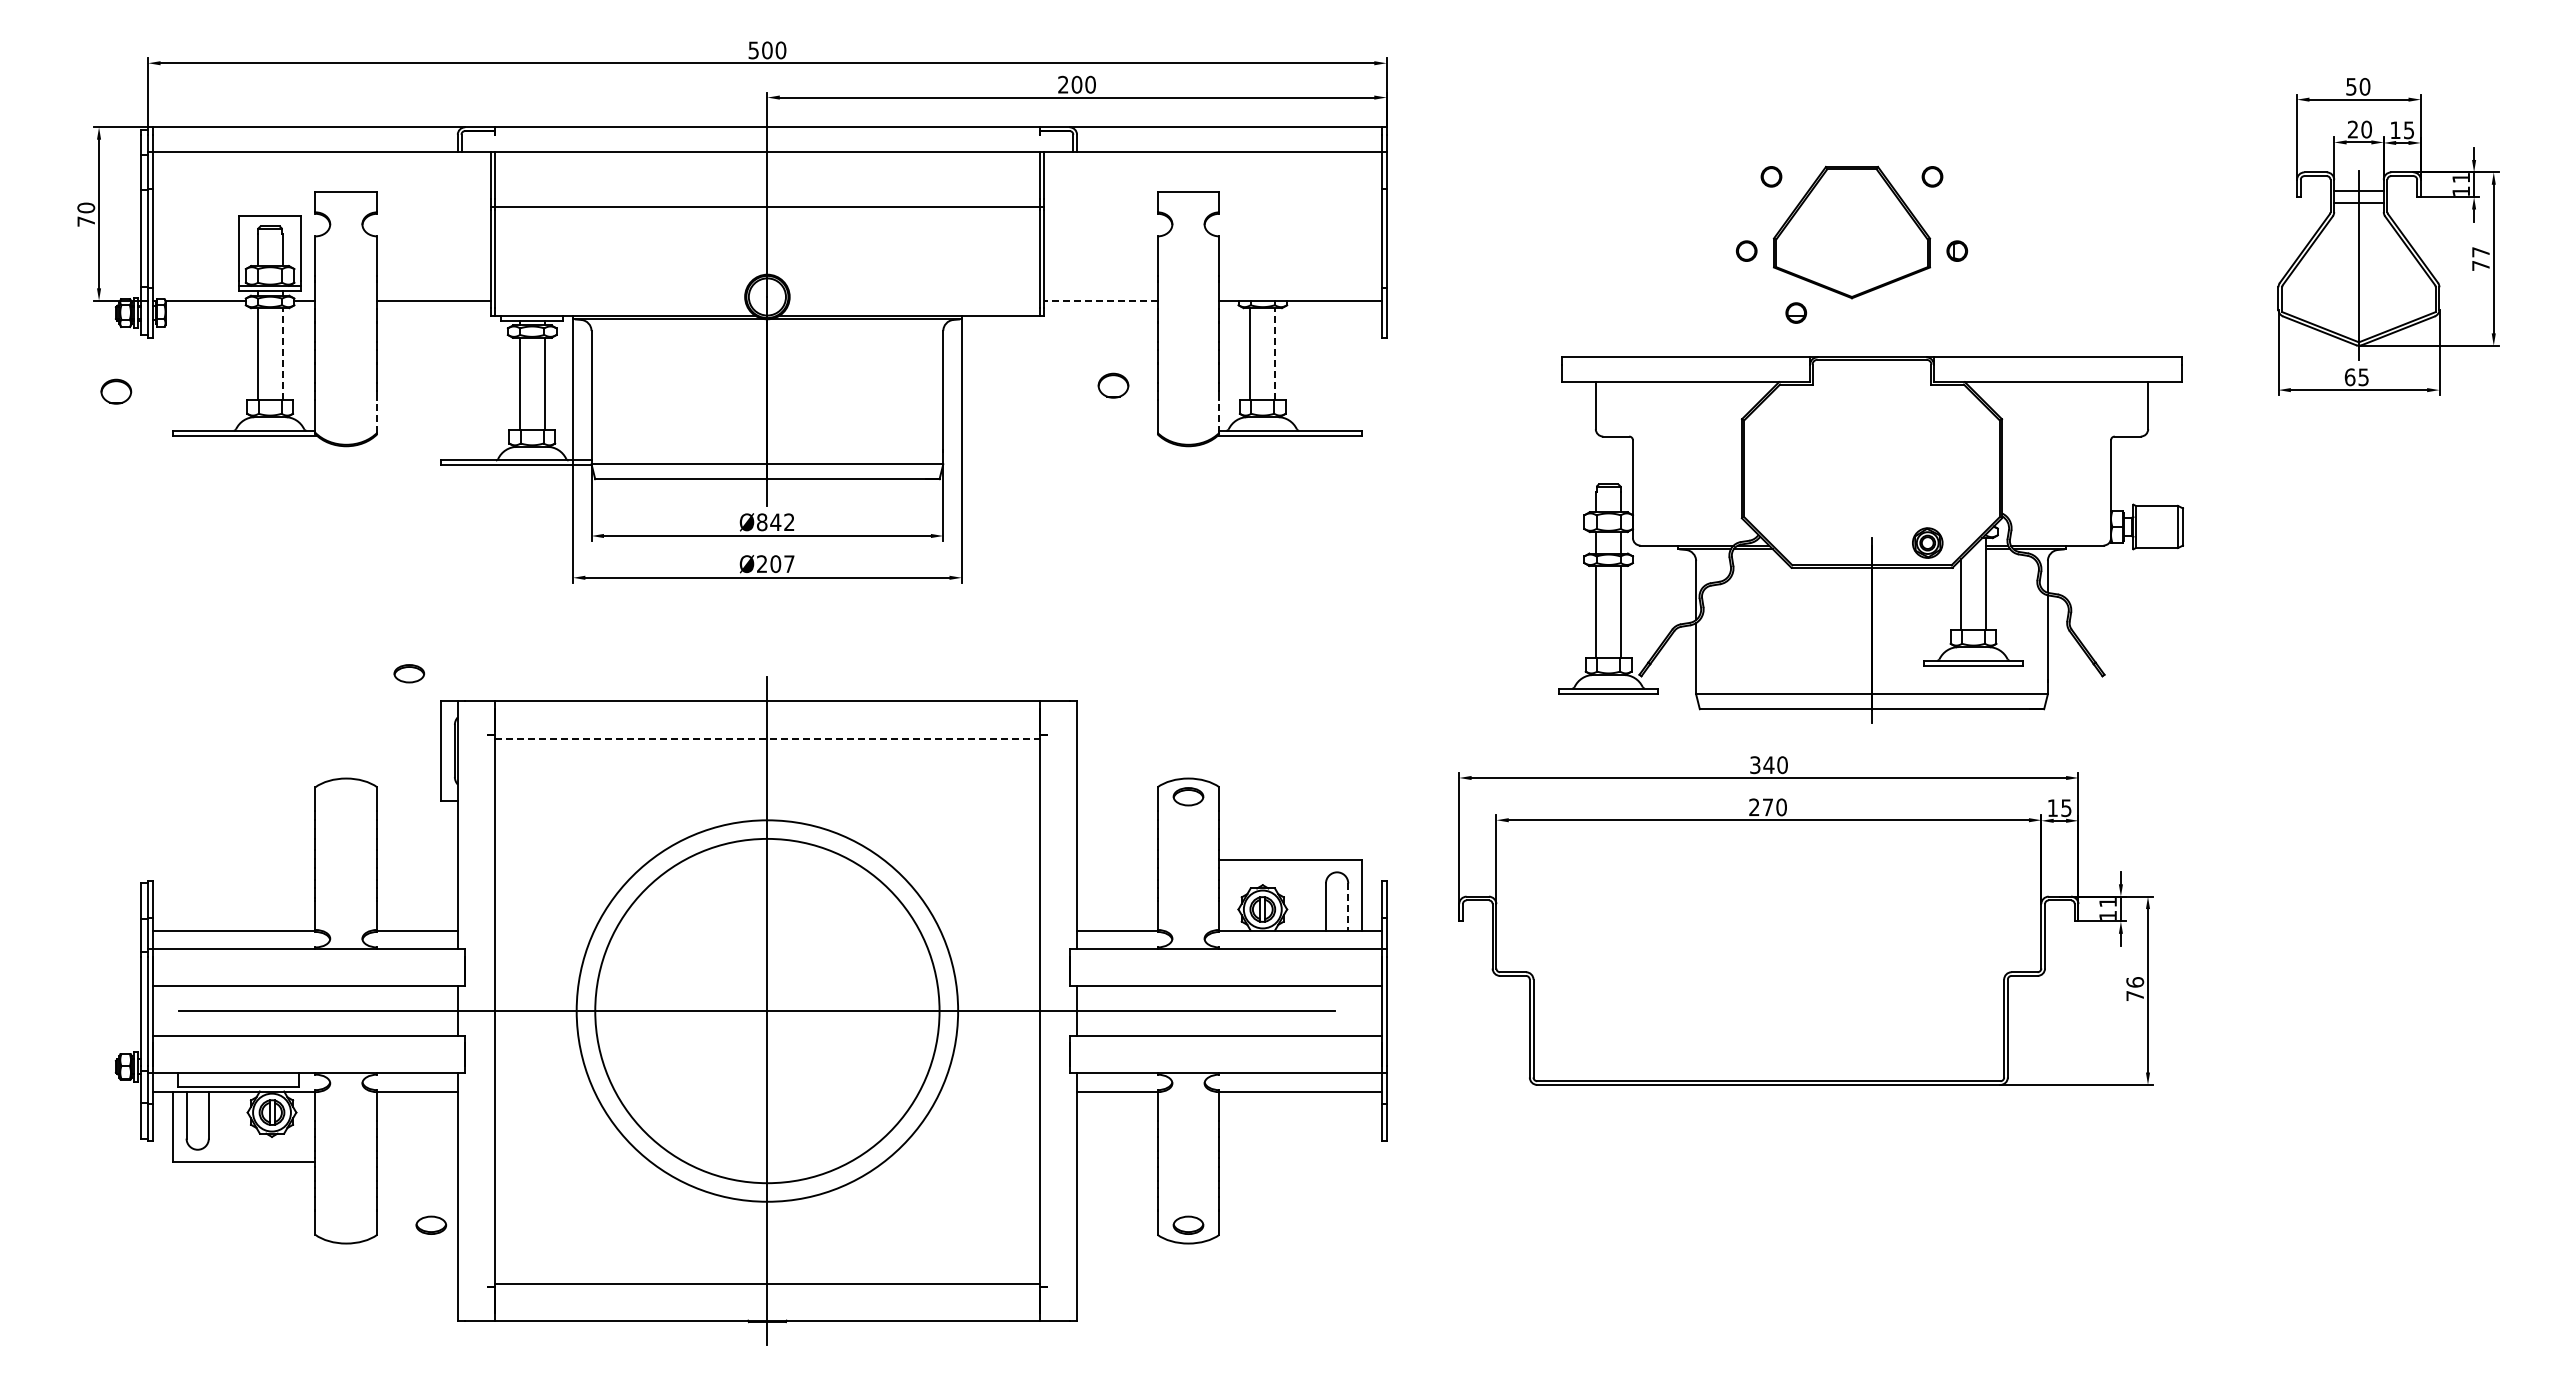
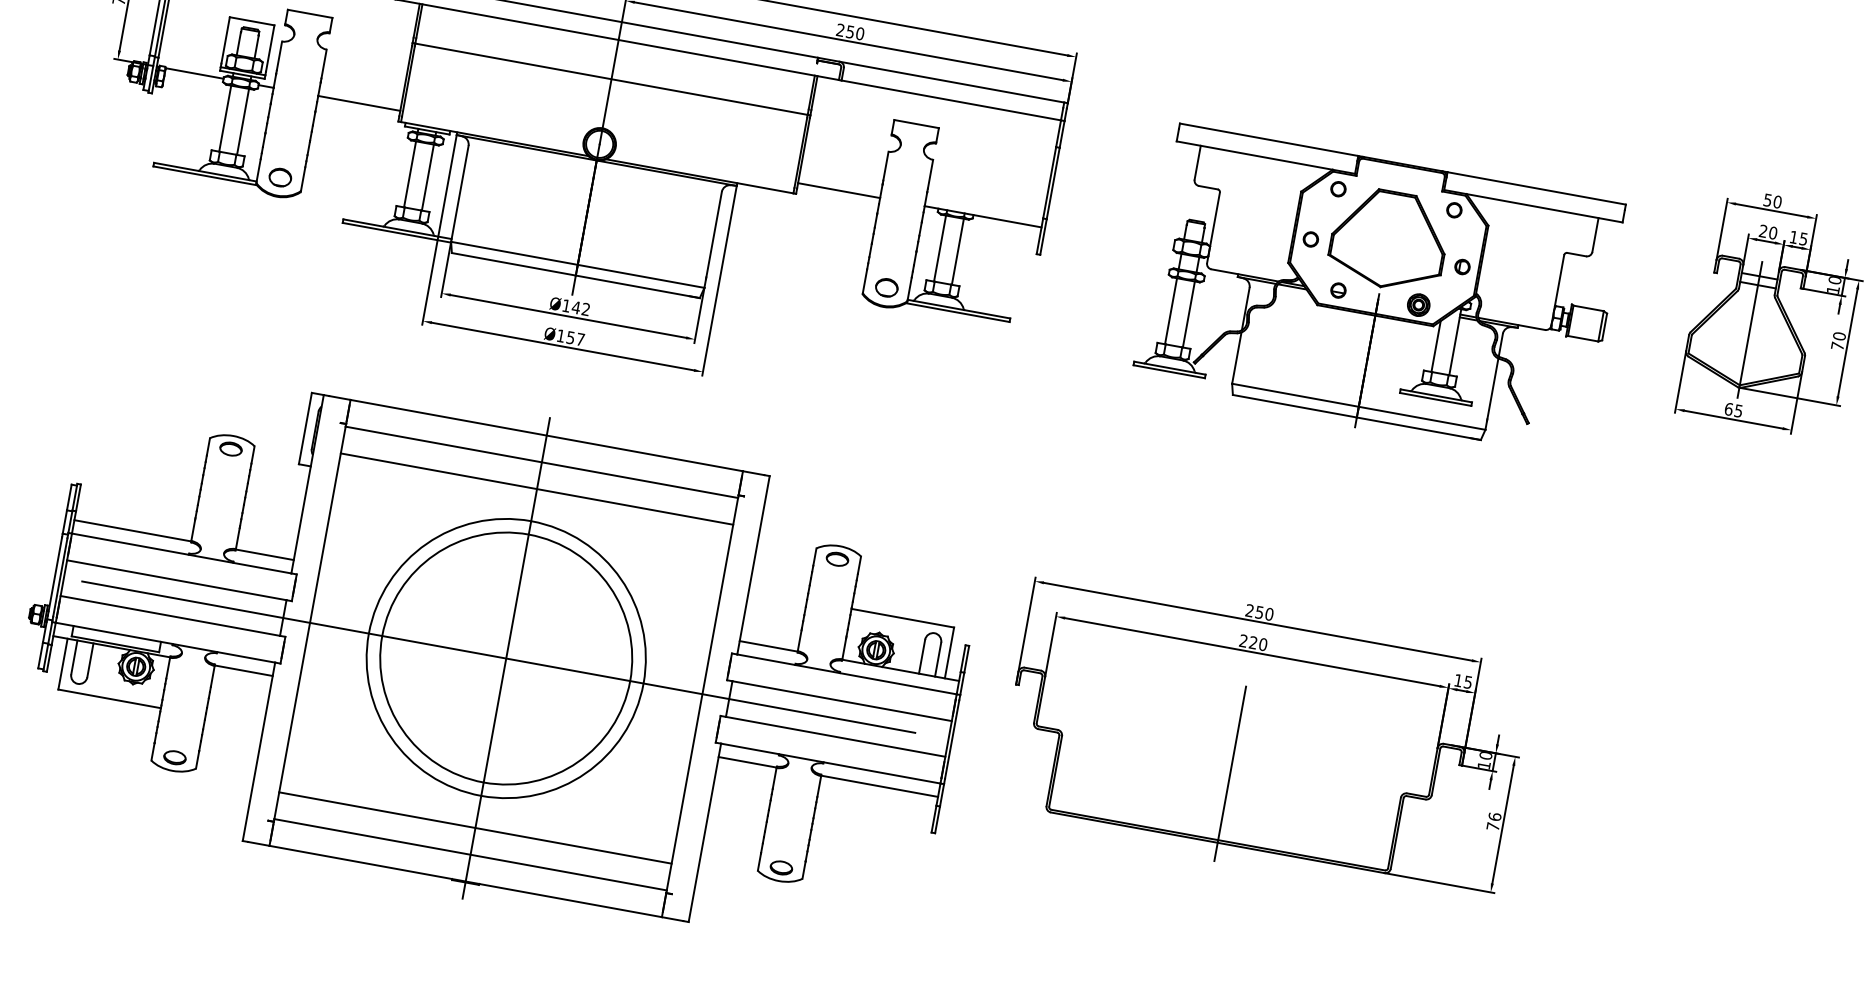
text: (1076, 84) -> (850, 31), 200 -> 250
text: (2461, 178) -> (1835, 280), 11 -> 10
text: (2480, 251) -> (1839, 335), 77 -> 70
line: (1100, 300) -> (839, 190), dashed -> solid
line: (282, 353) -> (243, 121), dashed -> solid
line: (1275, 353) -> (958, 251), dashed -> solid
part: (1113, 385) -> (886, 287), moved
part: (116, 391) -> (280, 177), moved
line: (377, 416) -> (303, 179), dashed -> solid
line: (1219, 416) -> (909, 289), dashed -> solid
text: (762, 522) -> (566, 306), Ø842 -> Ø142
part: (1870, 539) -> (1377, 295), moved
text: (769, 564) -> (566, 337), Ø207 -> Ø157
part: (409, 673) -> (231, 448), moved
line: (767, 738) -> (541, 462), dashed -> solid
text: (1762, 765) -> (1254, 611), 340 -> 250
line: (766, 775) -> (536, 488), added
text: (1767, 806) -> (1253, 642), 270 -> 220
text: (2108, 902) -> (1486, 755), 11 -> 10
line: (1348, 907) -> (938, 660), dashed -> solid
line: (1768, 989) -> (1229, 774), added
part: (431, 1224) -> (175, 757), moved
line: (766, 1246) -> (474, 827), added

